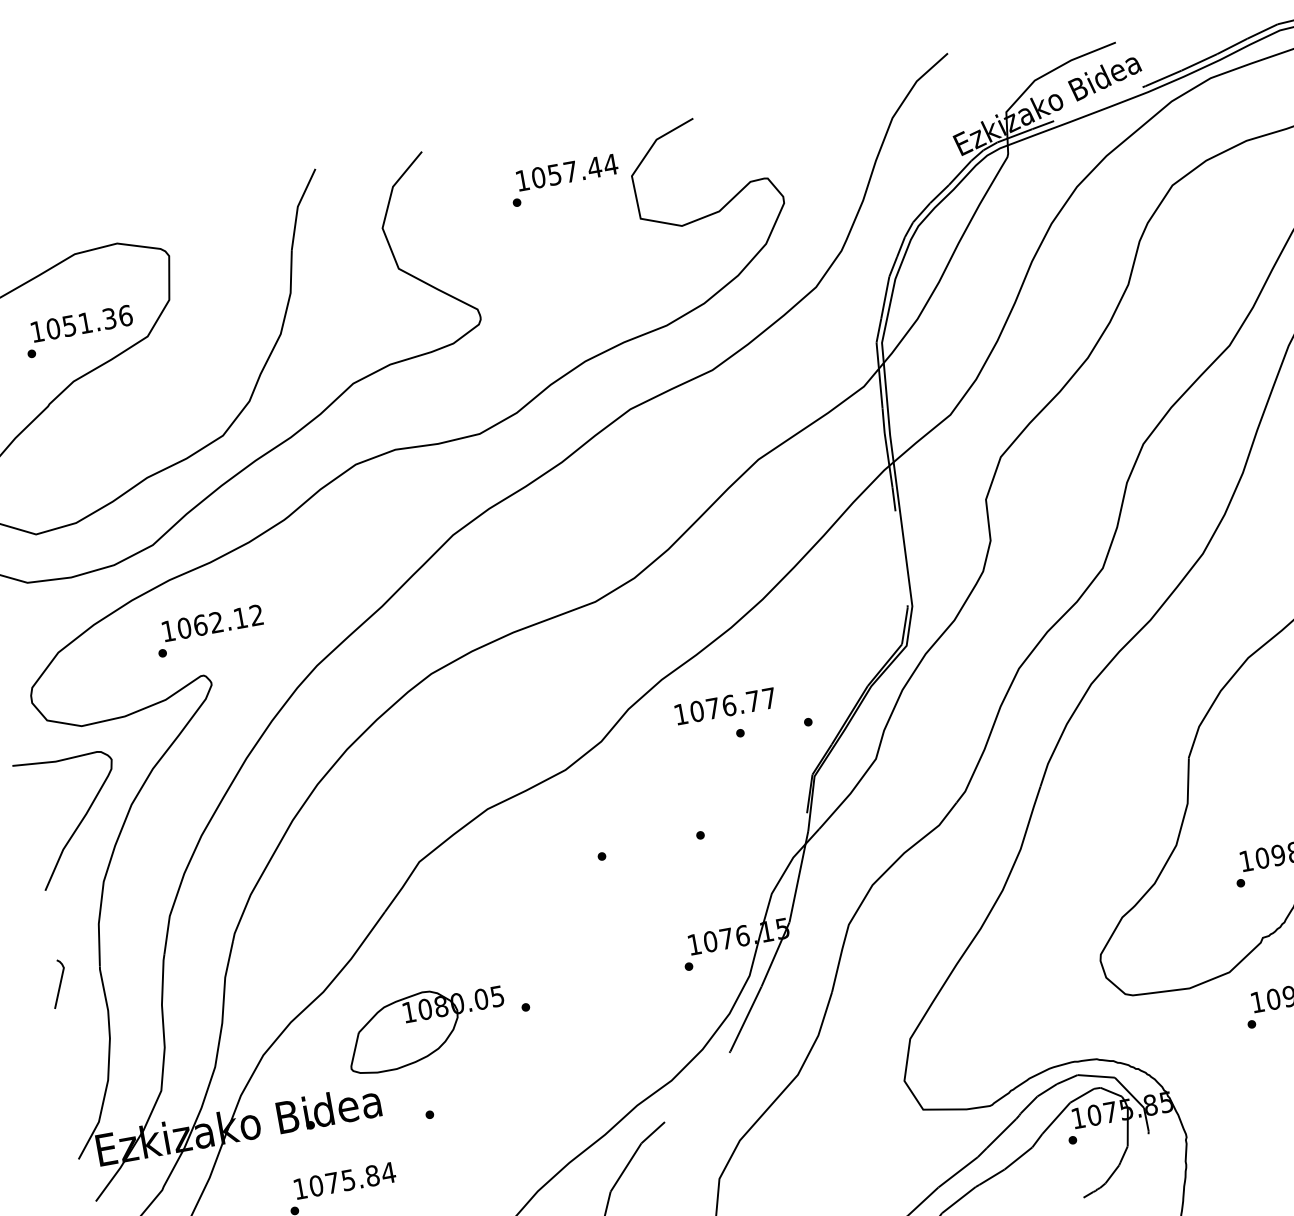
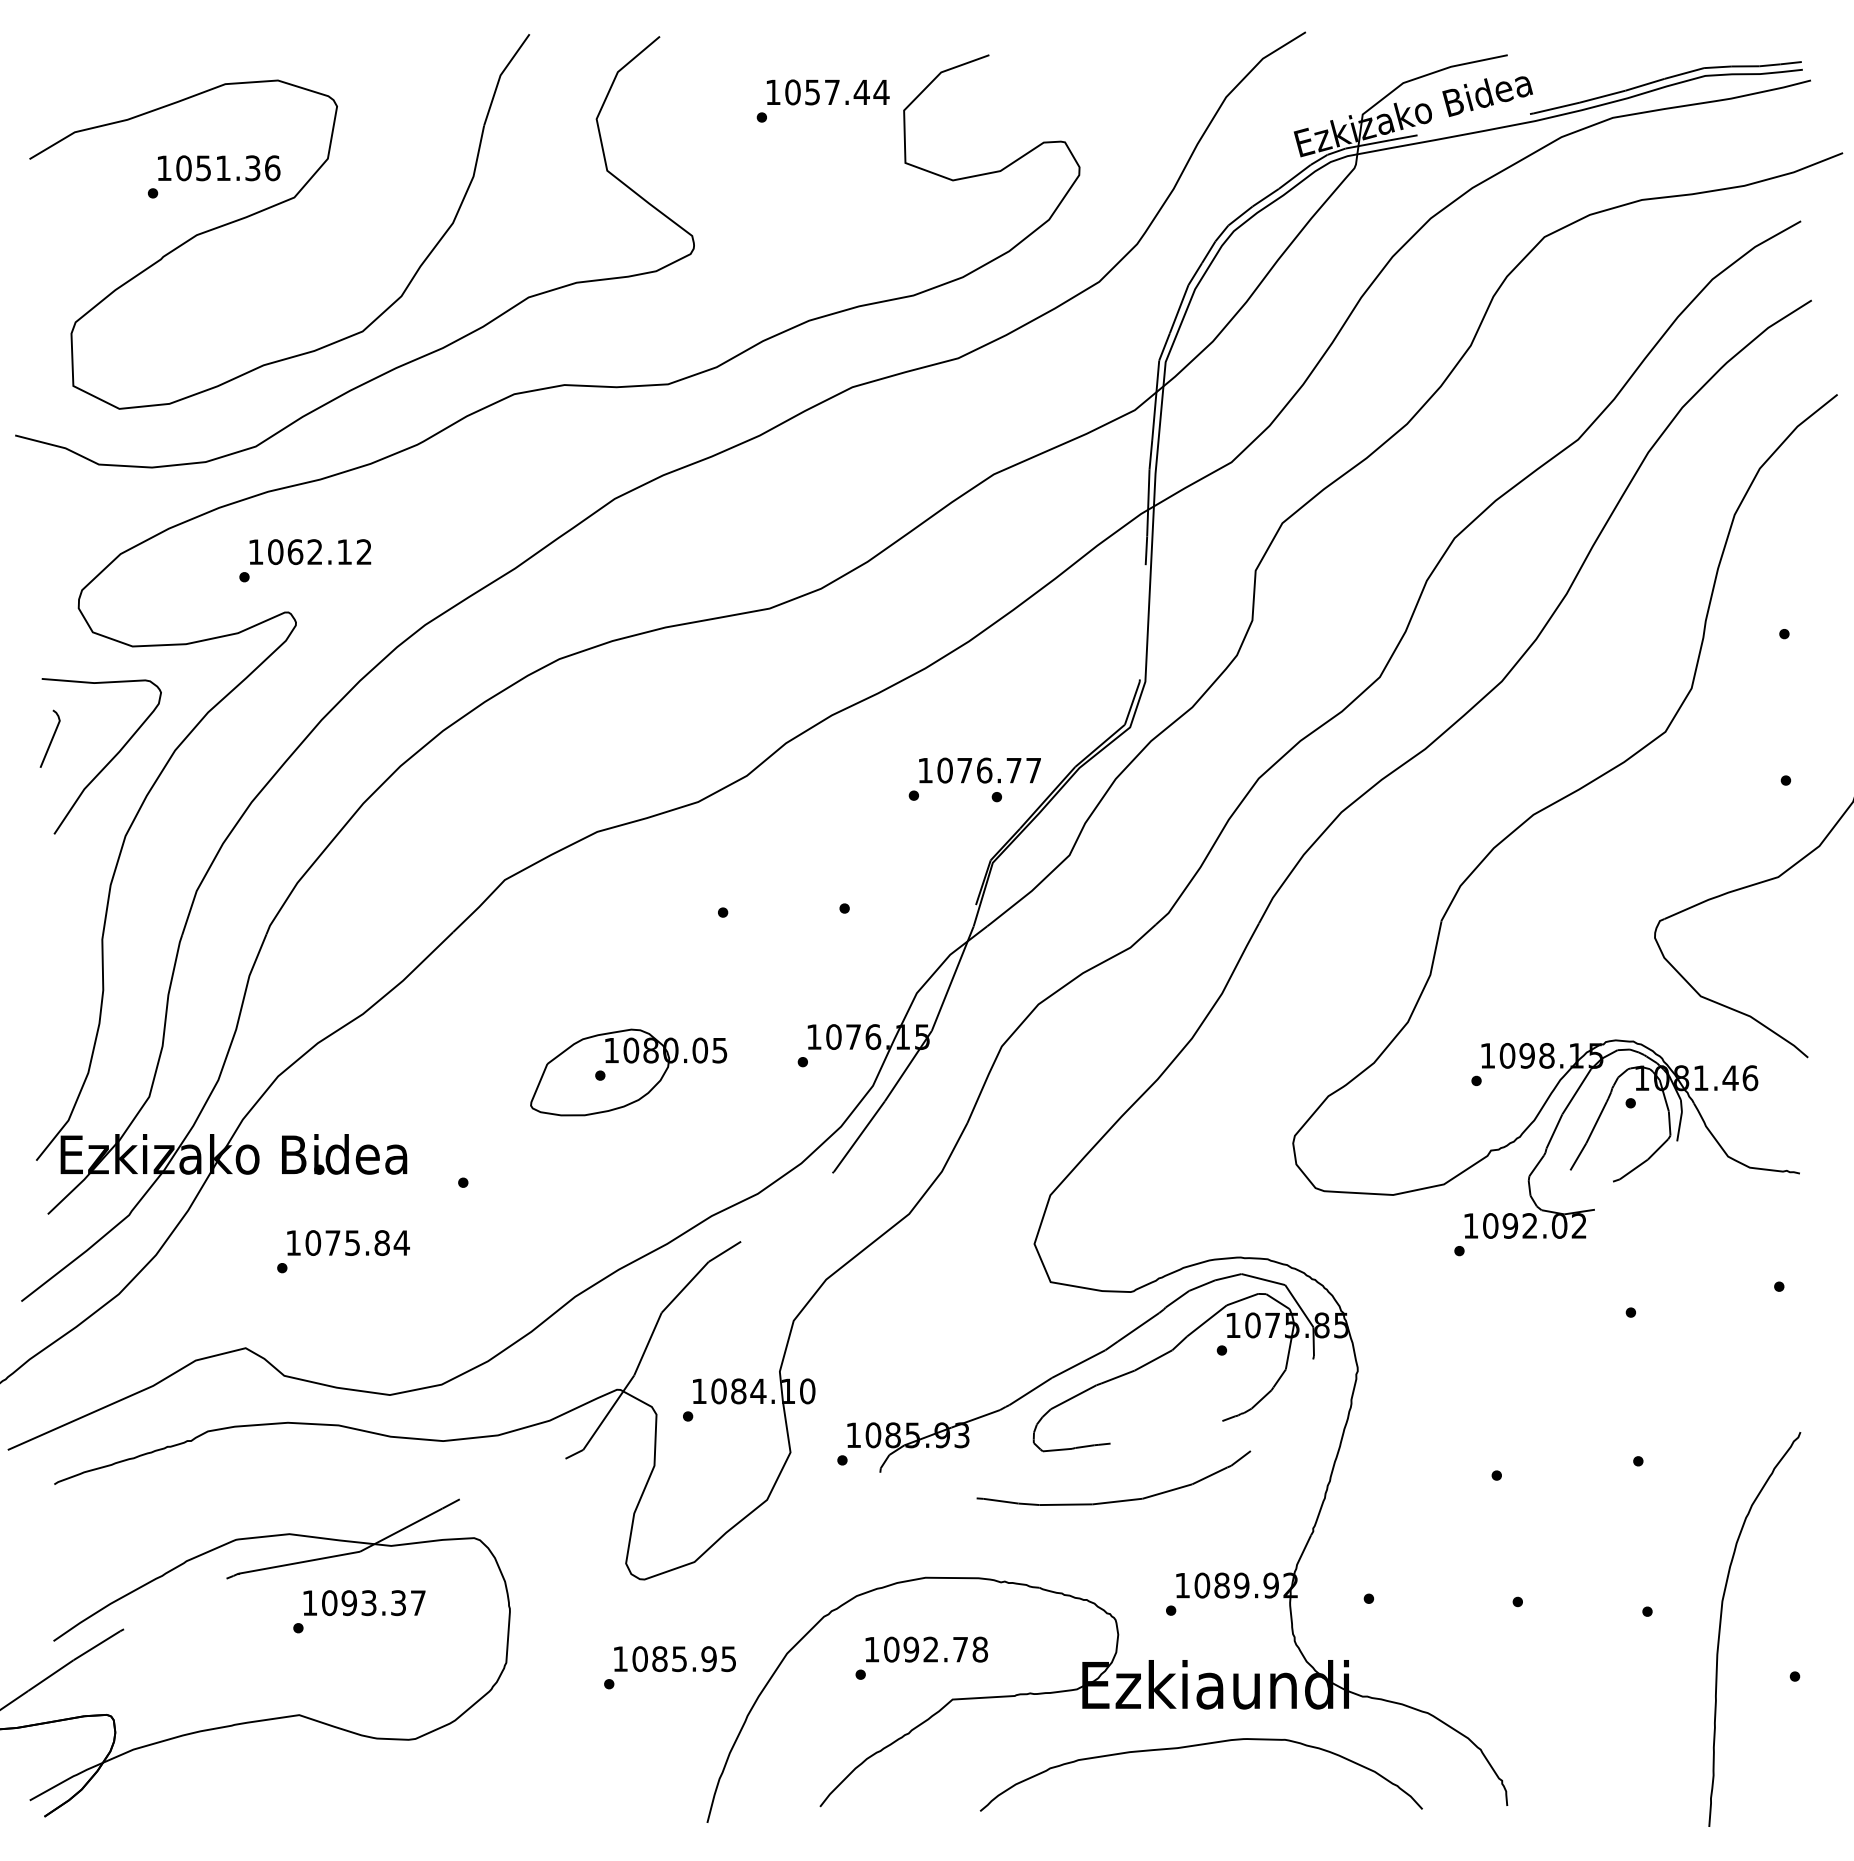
text: (725, 706) -> (979, 770), moved
line: (59, 983) -> (51, 738), moved
part: (426, 1027) -> (628, 1072), moved

